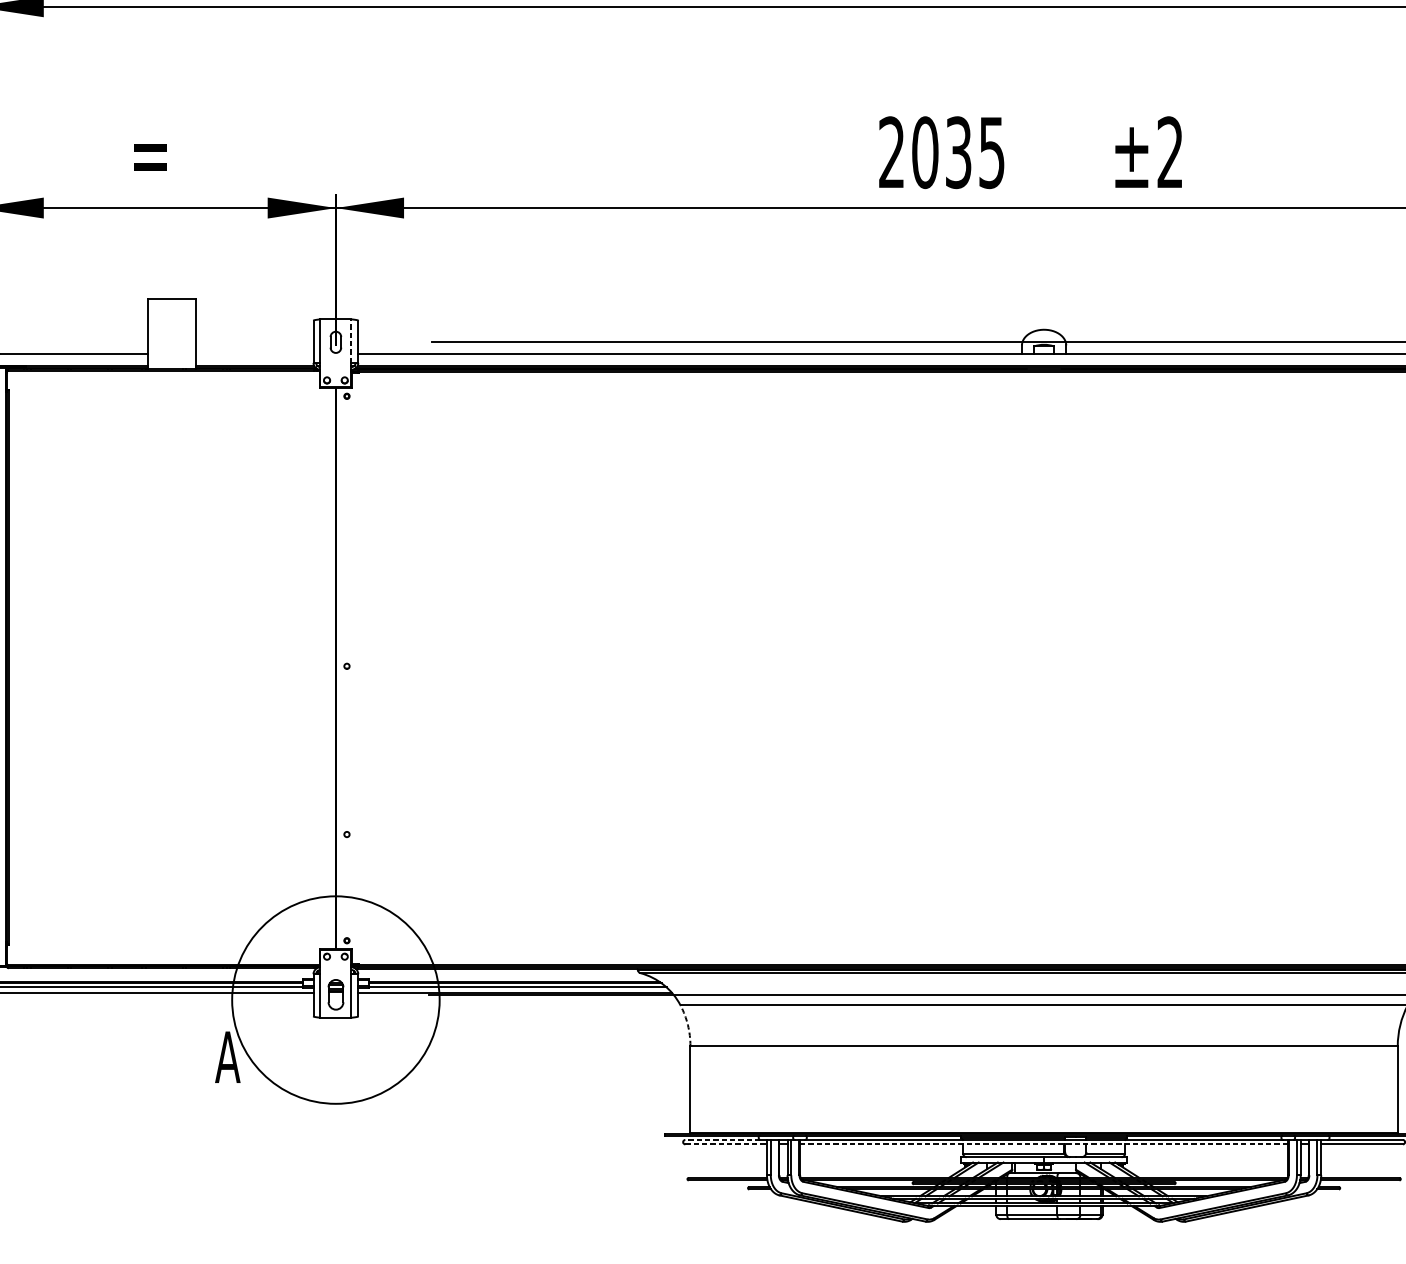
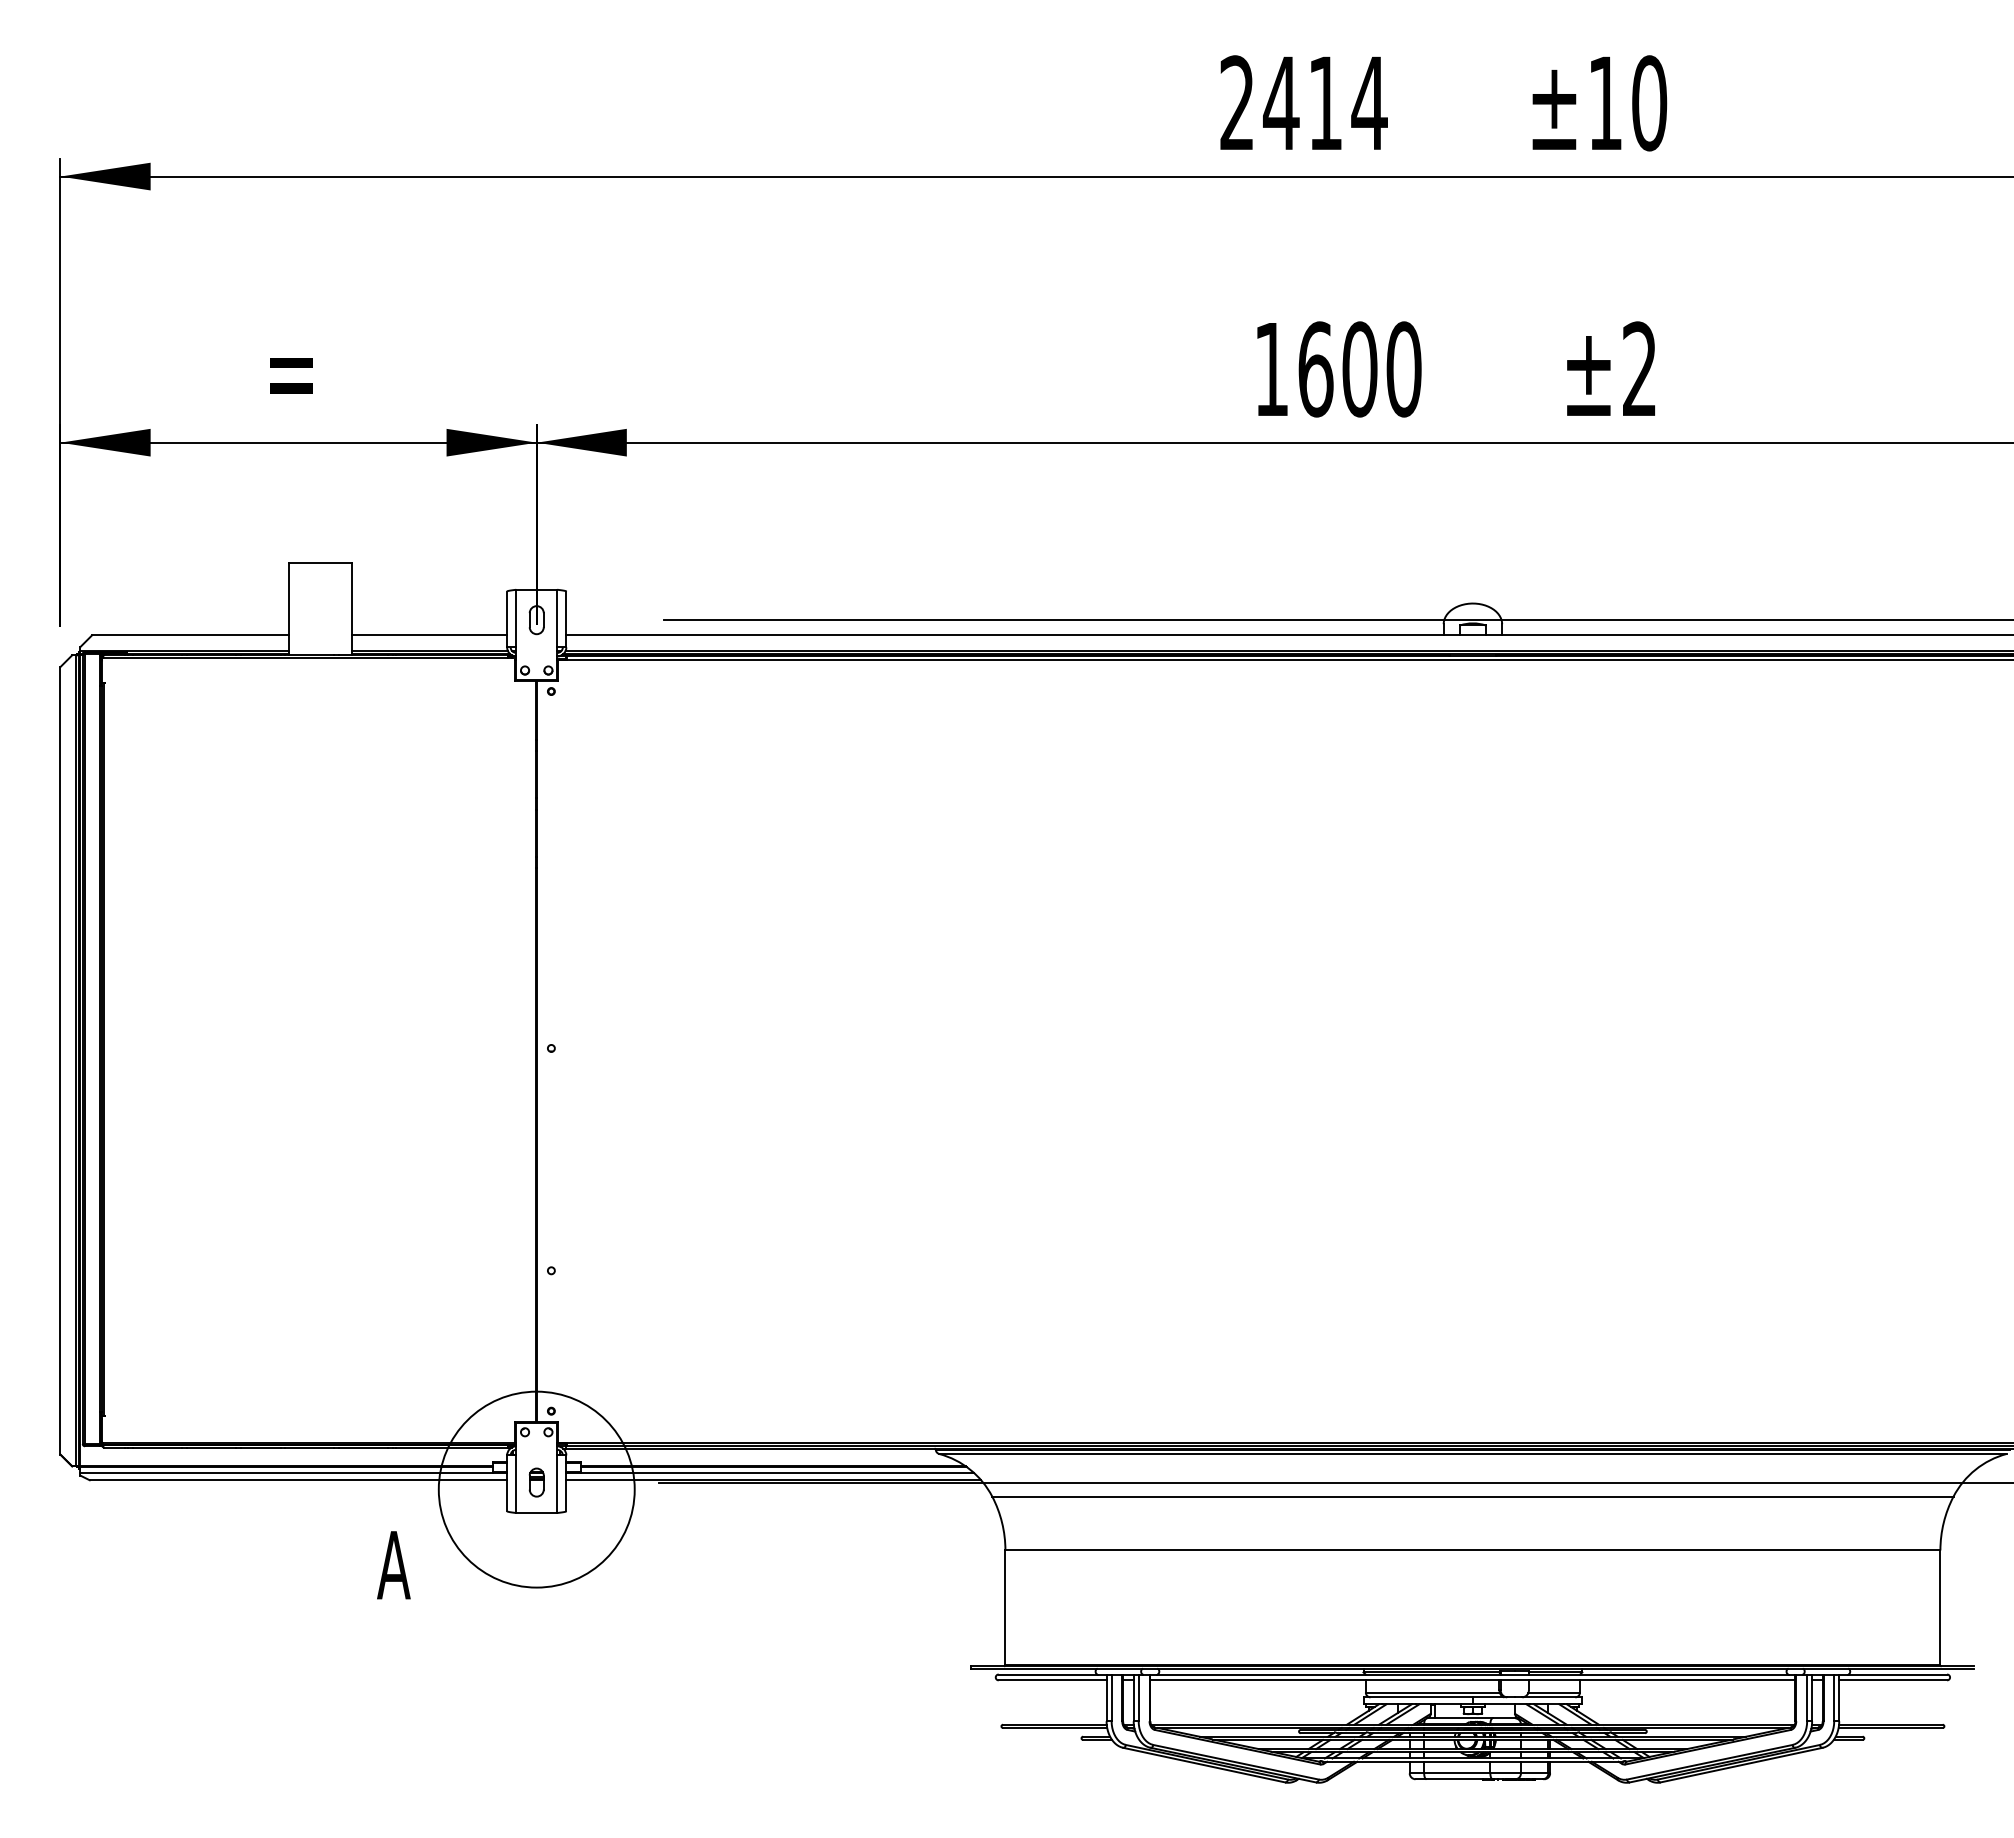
text: (941, 152) -> (1337, 369), 2035 -> 1600
line: (351, 341) -> (557, 618), dashed -> solid
line: (254, 353) -> (429, 635), added
part: (335, 994) -> (536, 1482), size x0.71
circle: (335, 999) -> (536, 1489), size x0.71
arc: (688, 1024) -> (1002, 1522), dashed -> solid
line: (722, 1139) -> (1047, 1674), dashed -> solid
line: (726, 1144) -> (1052, 1680), dashed -> solid
line: (1043, 1144) -> (1472, 1680), dashed -> solid

